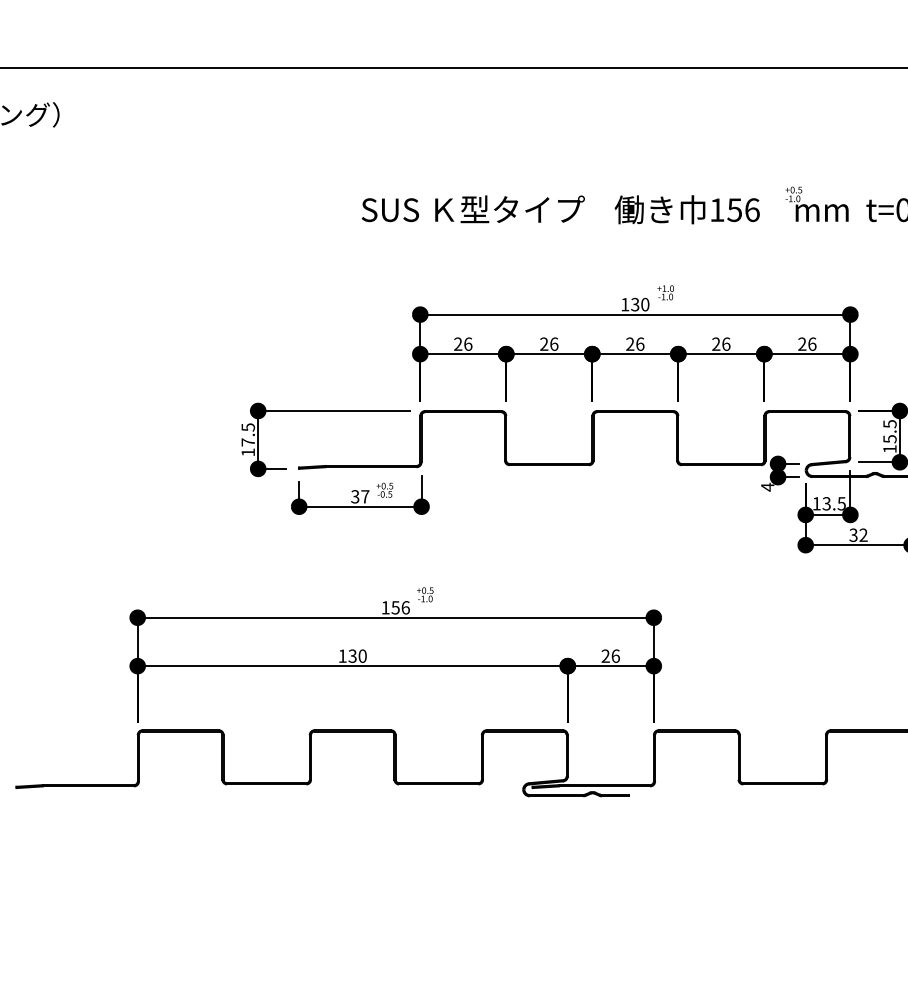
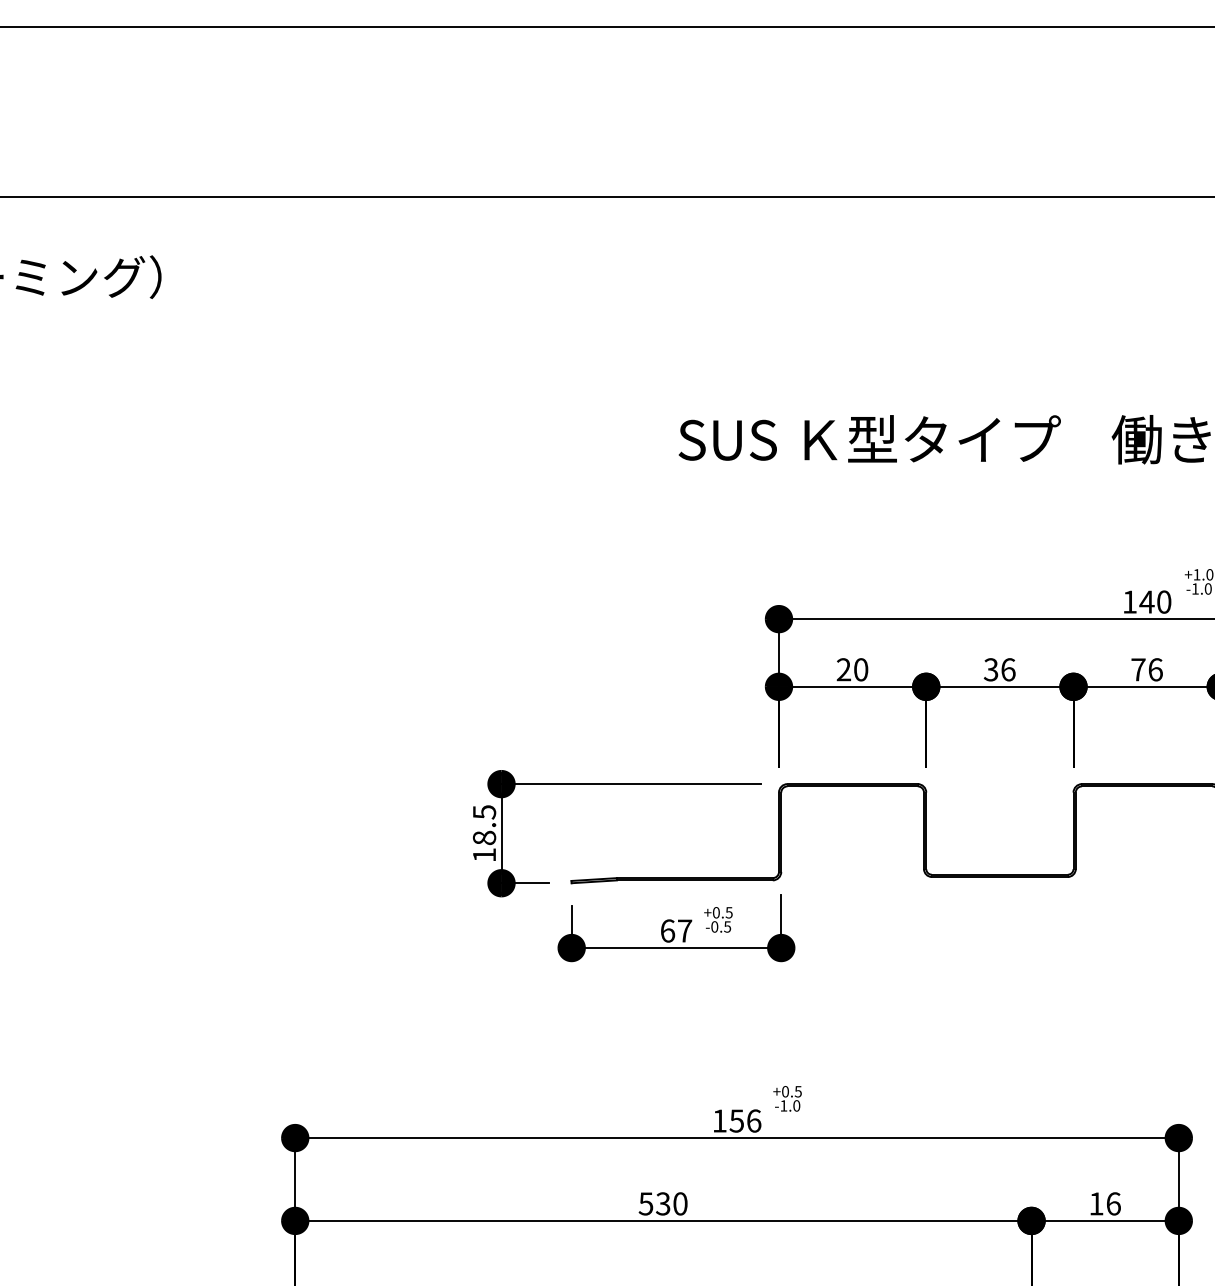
text: (634, 304) -> (1145, 601), 130 -> 140
text: (468, 343) -> (861, 668), 26 -> 20
text: (630, 343) -> (1138, 668), 26 -> 76
text: (544, 344) -> (991, 670), 26 -> 36
text: (248, 442) -> (484, 838), 17.5 -> 18.5
text: (355, 496) -> (668, 930), 37 -> 67
text: (342, 655) -> (645, 1202), 130 -> 530
text: (605, 655) -> (1096, 1202), 26 -> 16

